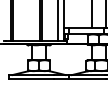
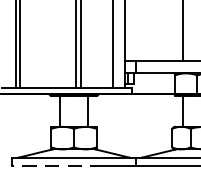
line: (31, 79) -> (58, 166), solid -> dashed

